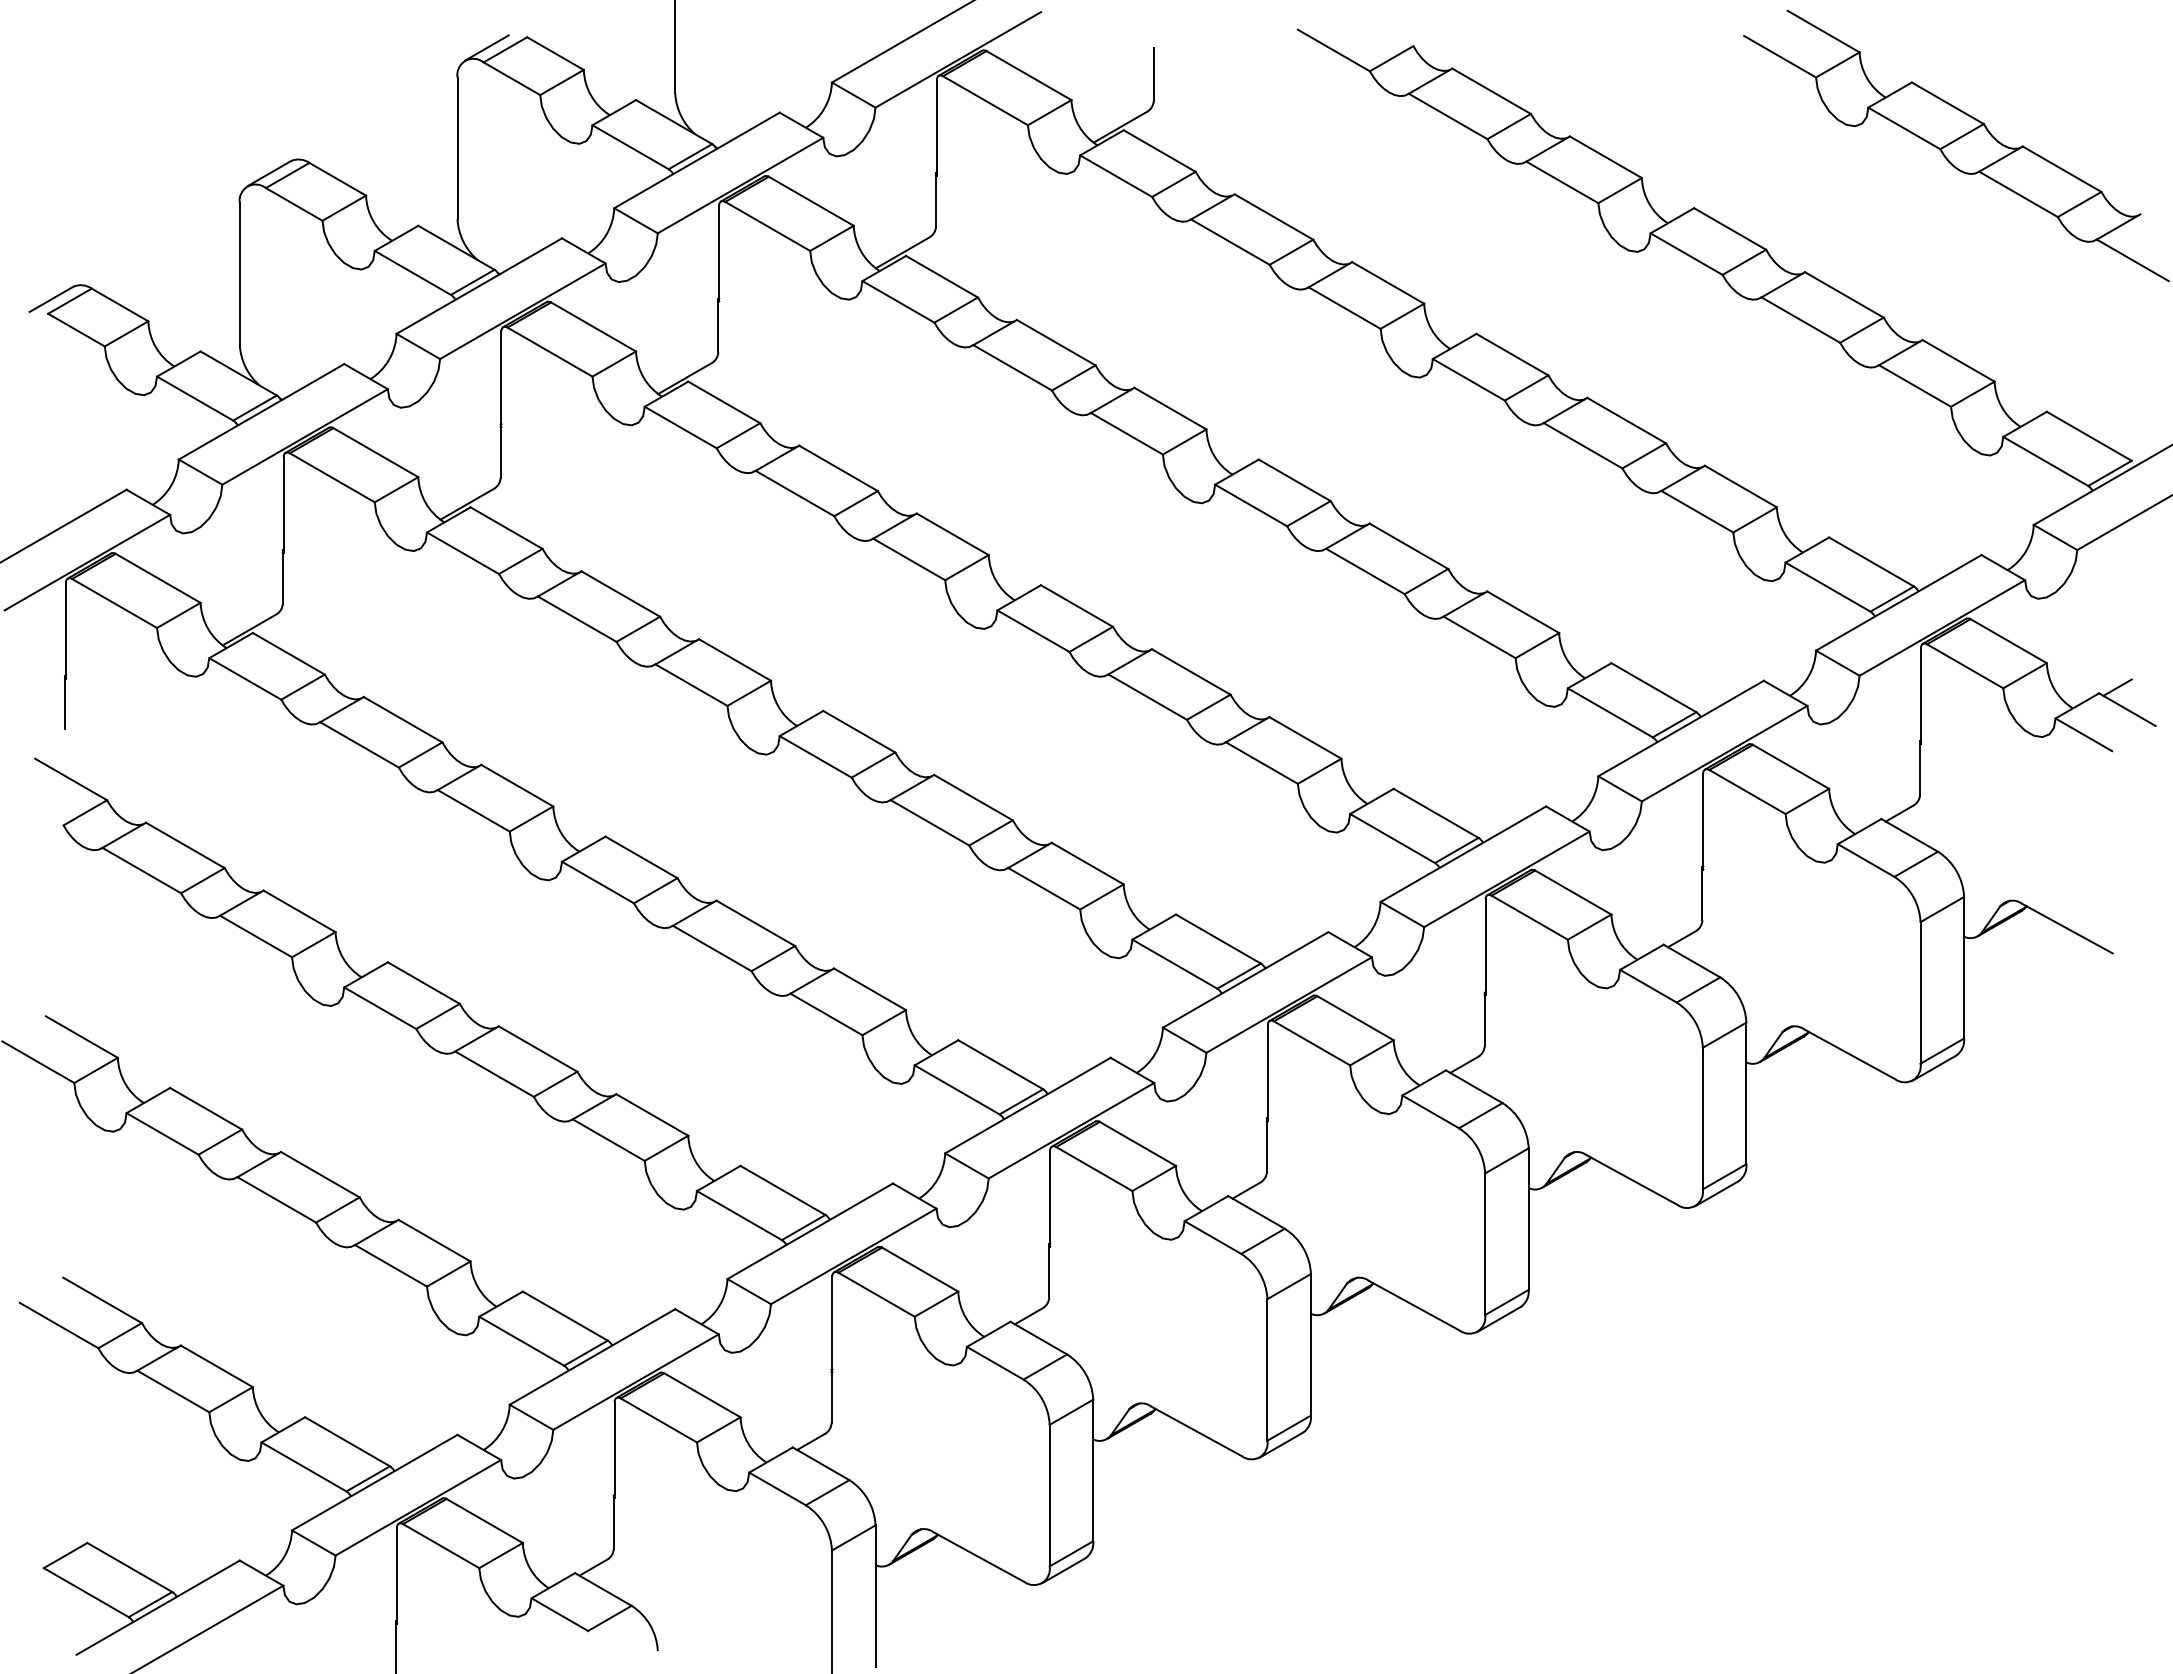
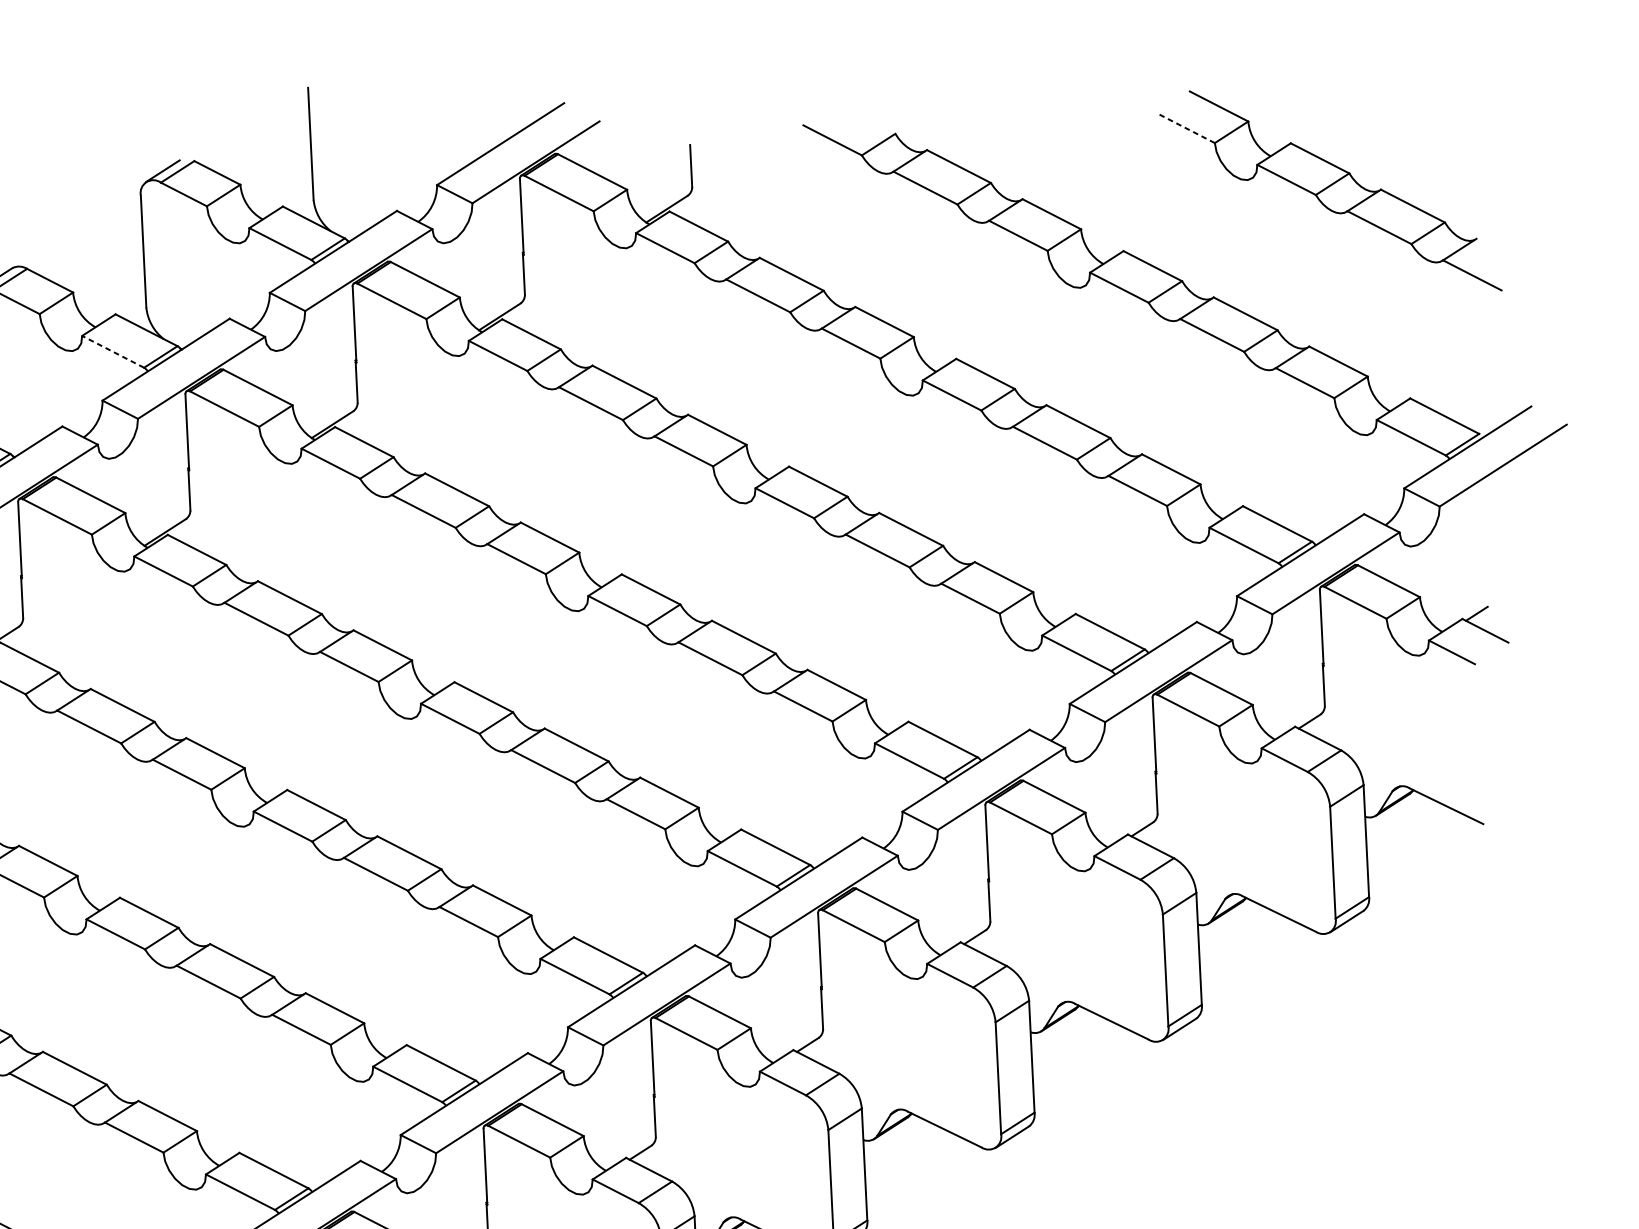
line: (1780, 56) -> (1185, 127), solid -> dashed
line: (412, 272) -> (112, 351), solid -> dashed

